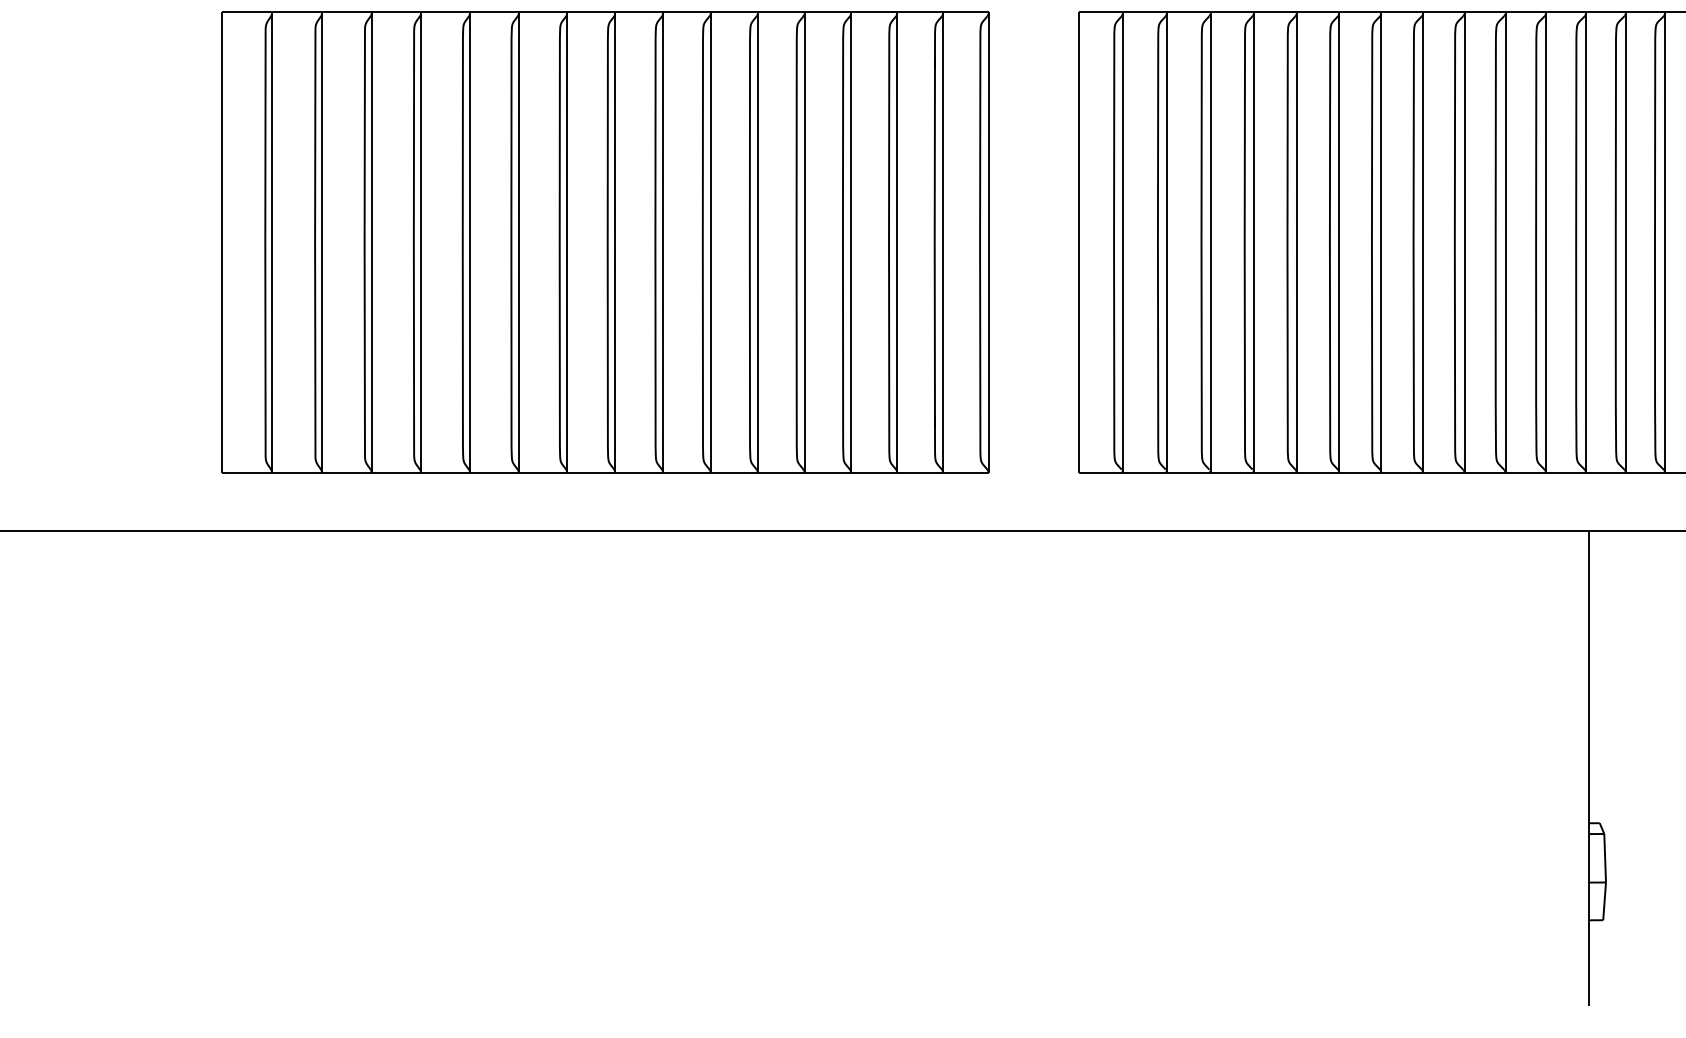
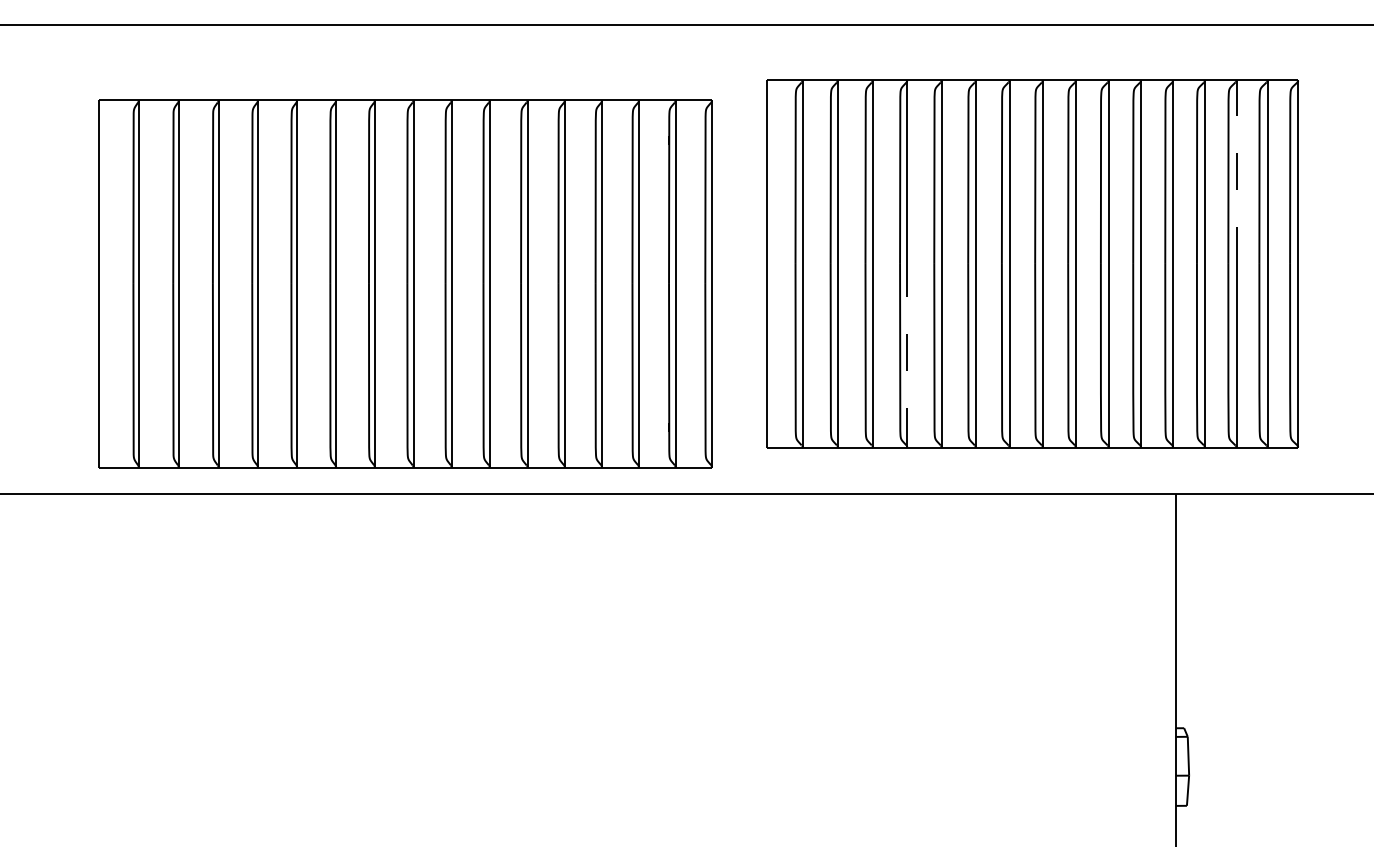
line: (1665, 129) -> (1236, 173), solid -> dashed
part: (605, 242) -> (405, 283), moved
line: (1253, 356) -> (907, 354), solid -> dashed

